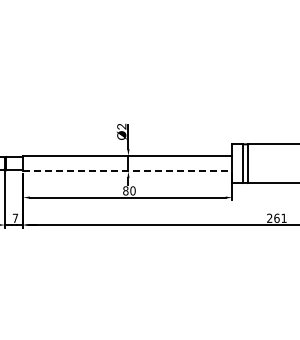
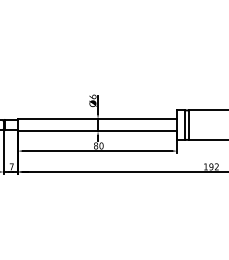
text: (121, 126) -> (92, 96), Ø2 -> Ø6
line: (128, 171) -> (98, 131), dashed -> solid
text: (276, 217) -> (211, 166), 261 -> 192

